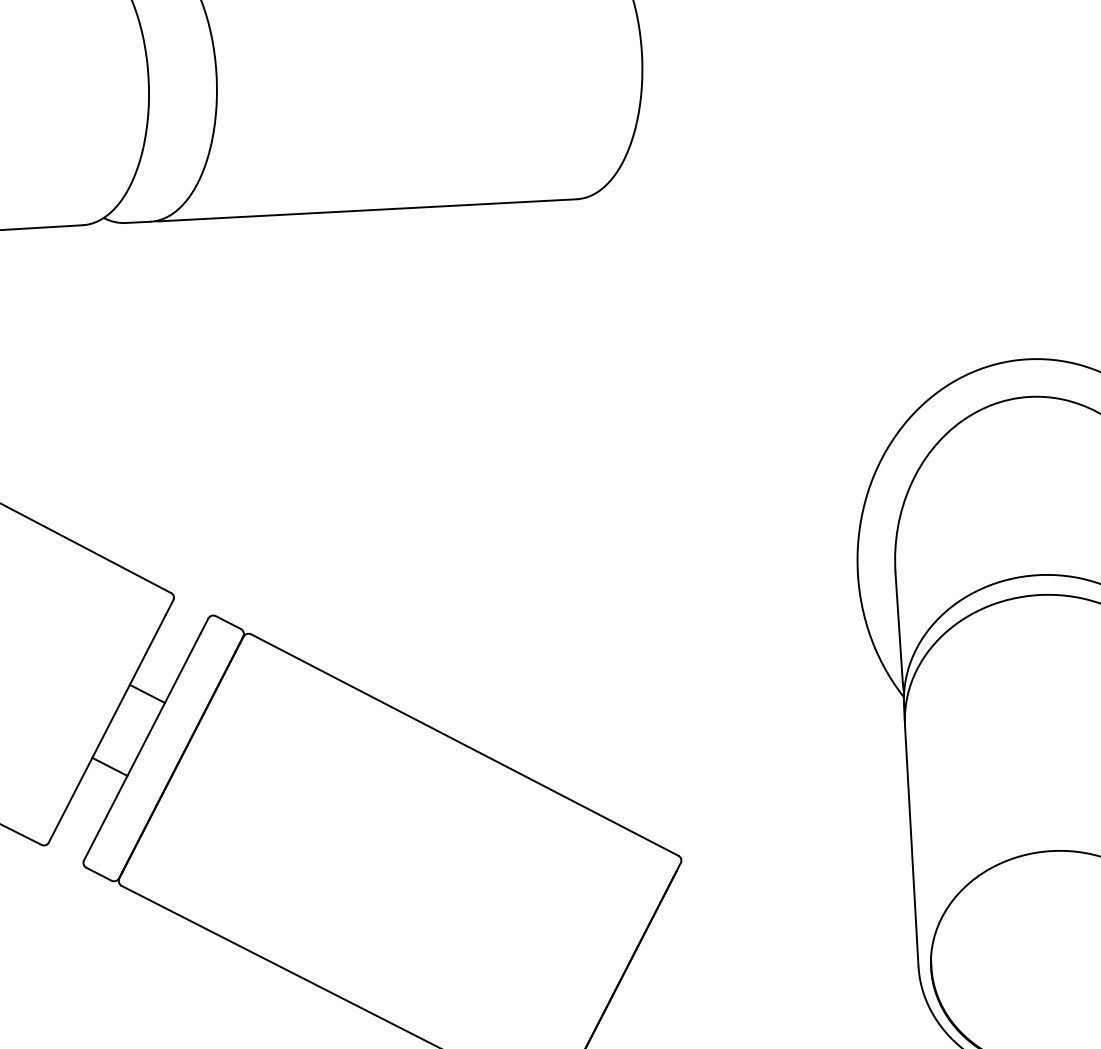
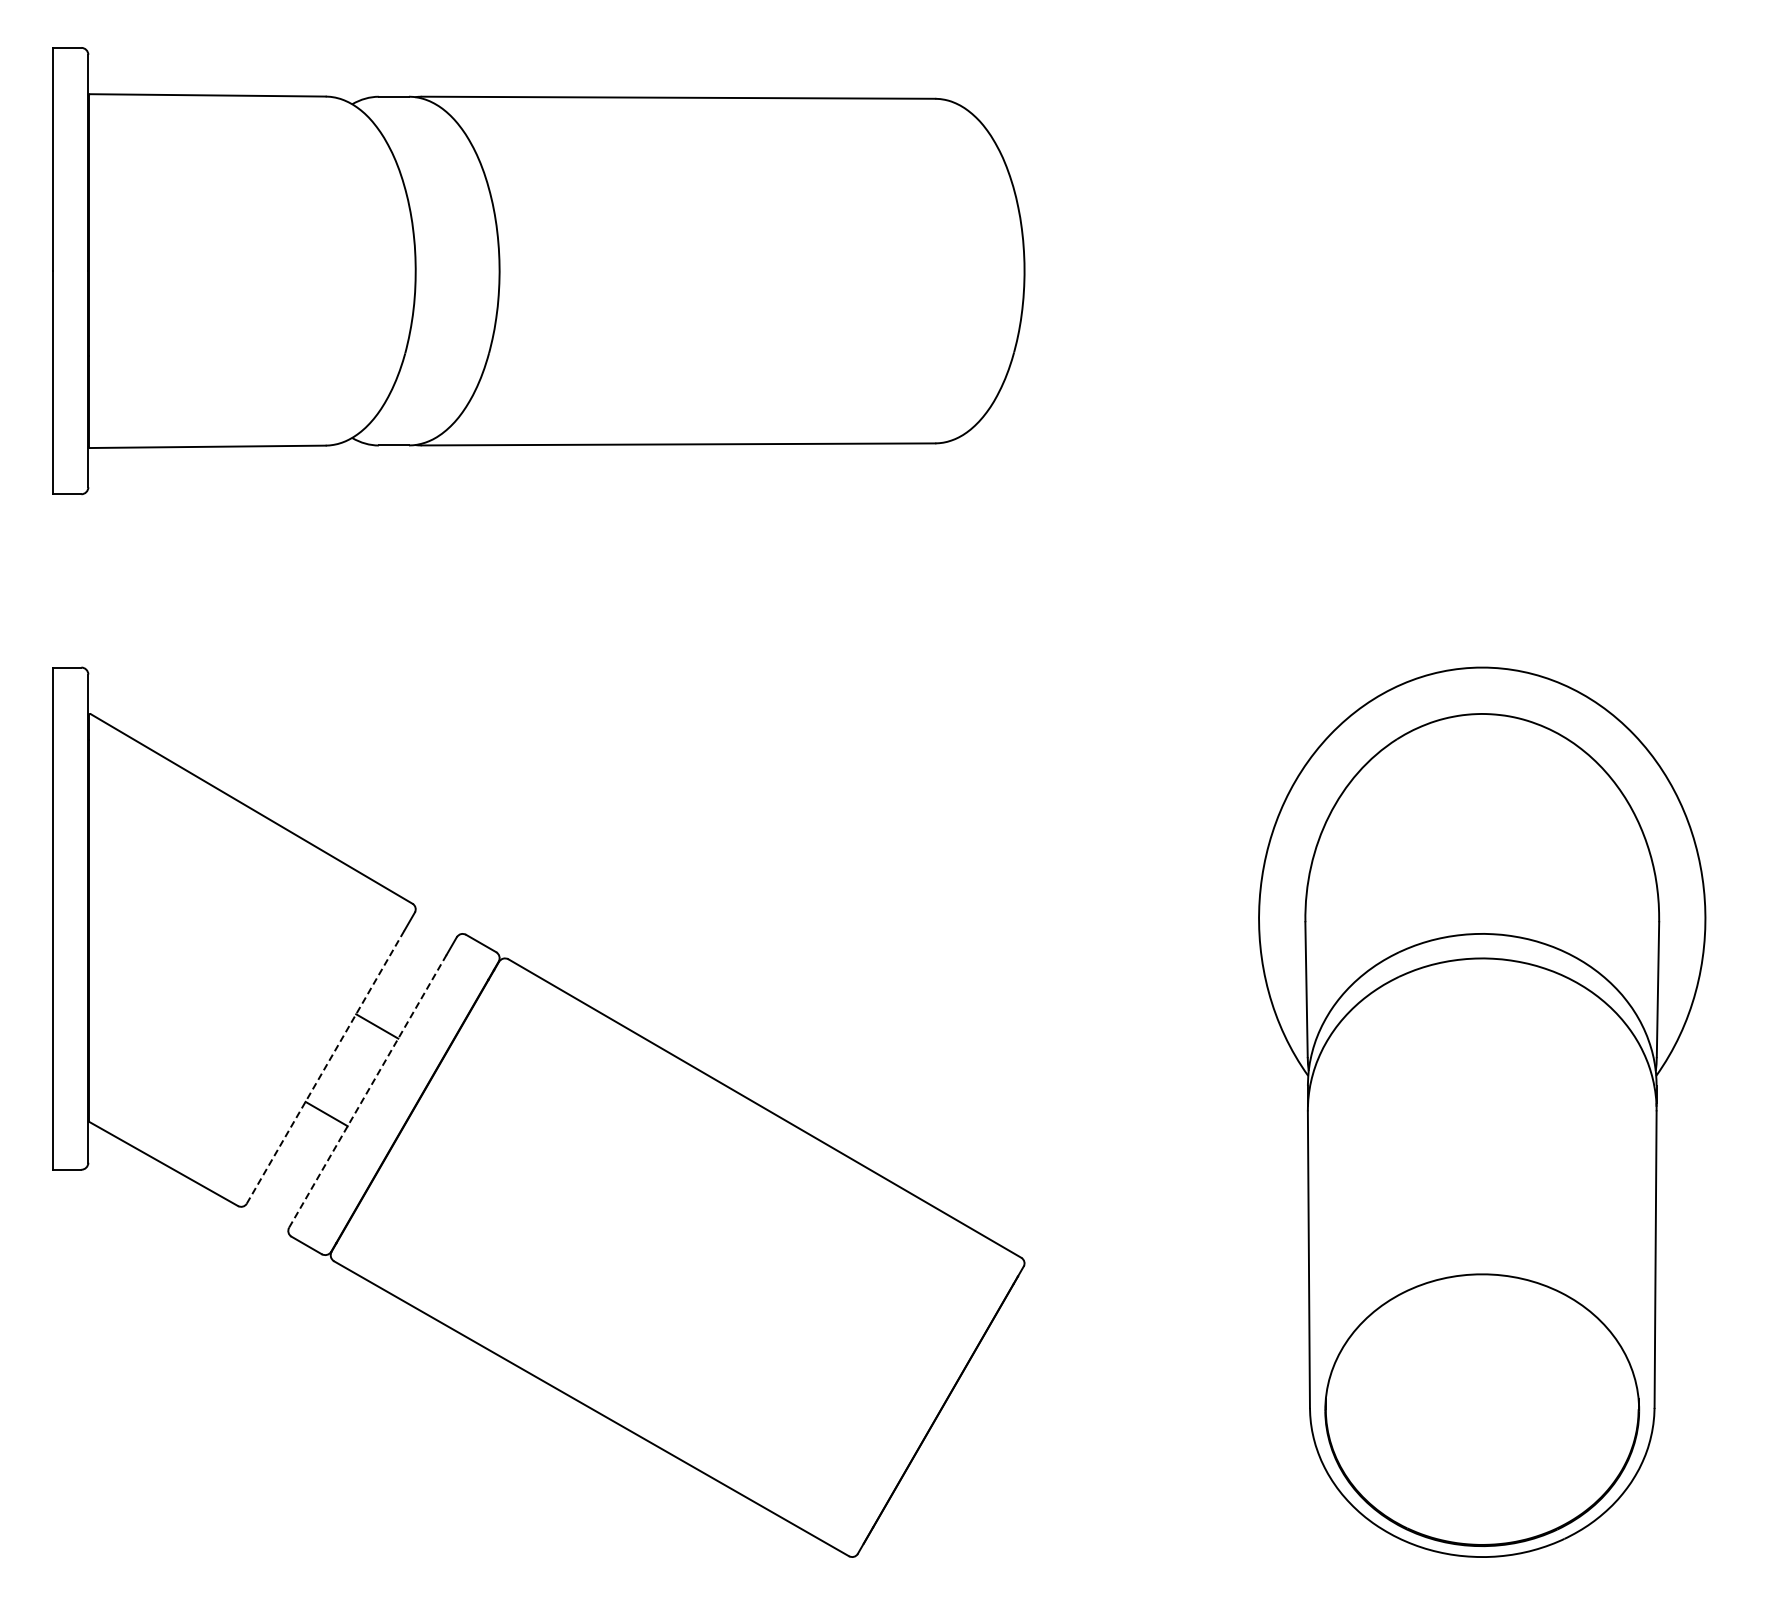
line: (107, 729) -> (325, 1067), solid -> dashed
line: (142, 746) -> (368, 1090), solid -> dashed

